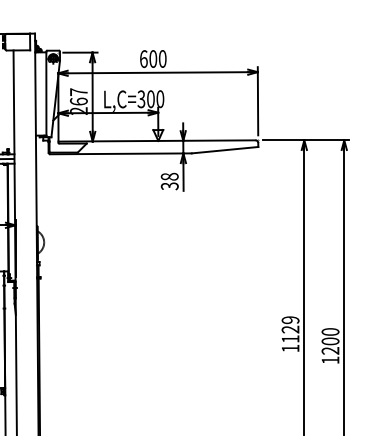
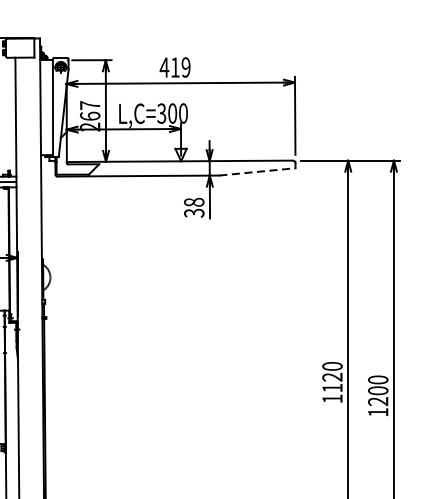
text: (152, 59) -> (174, 68), 600 -> 419
line: (225, 150) -> (258, 172), solid -> dashed
text: (290, 320) -> (332, 366), 1129 -> 1120

